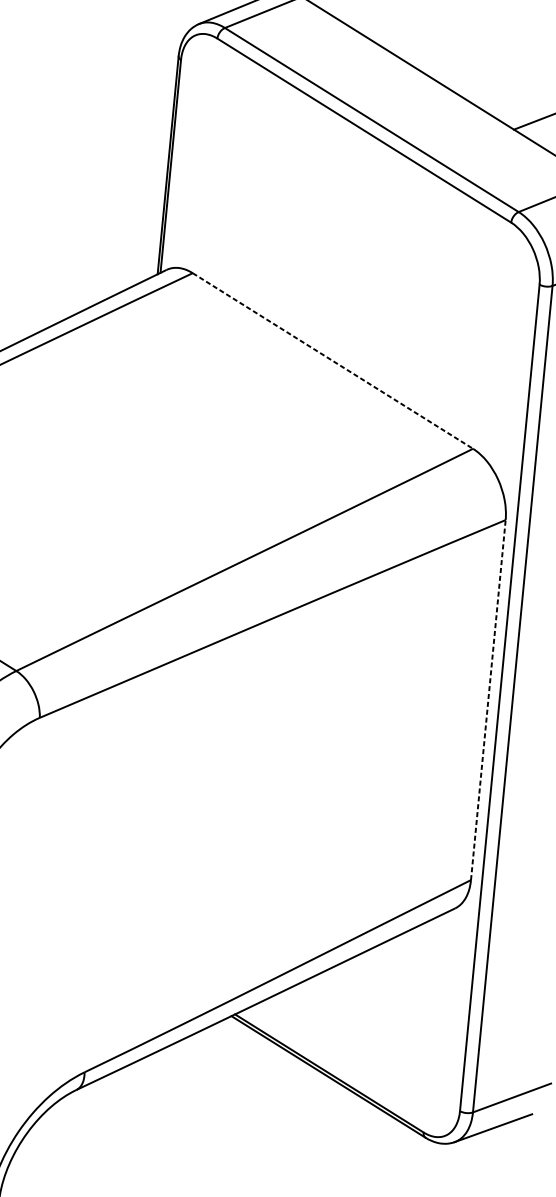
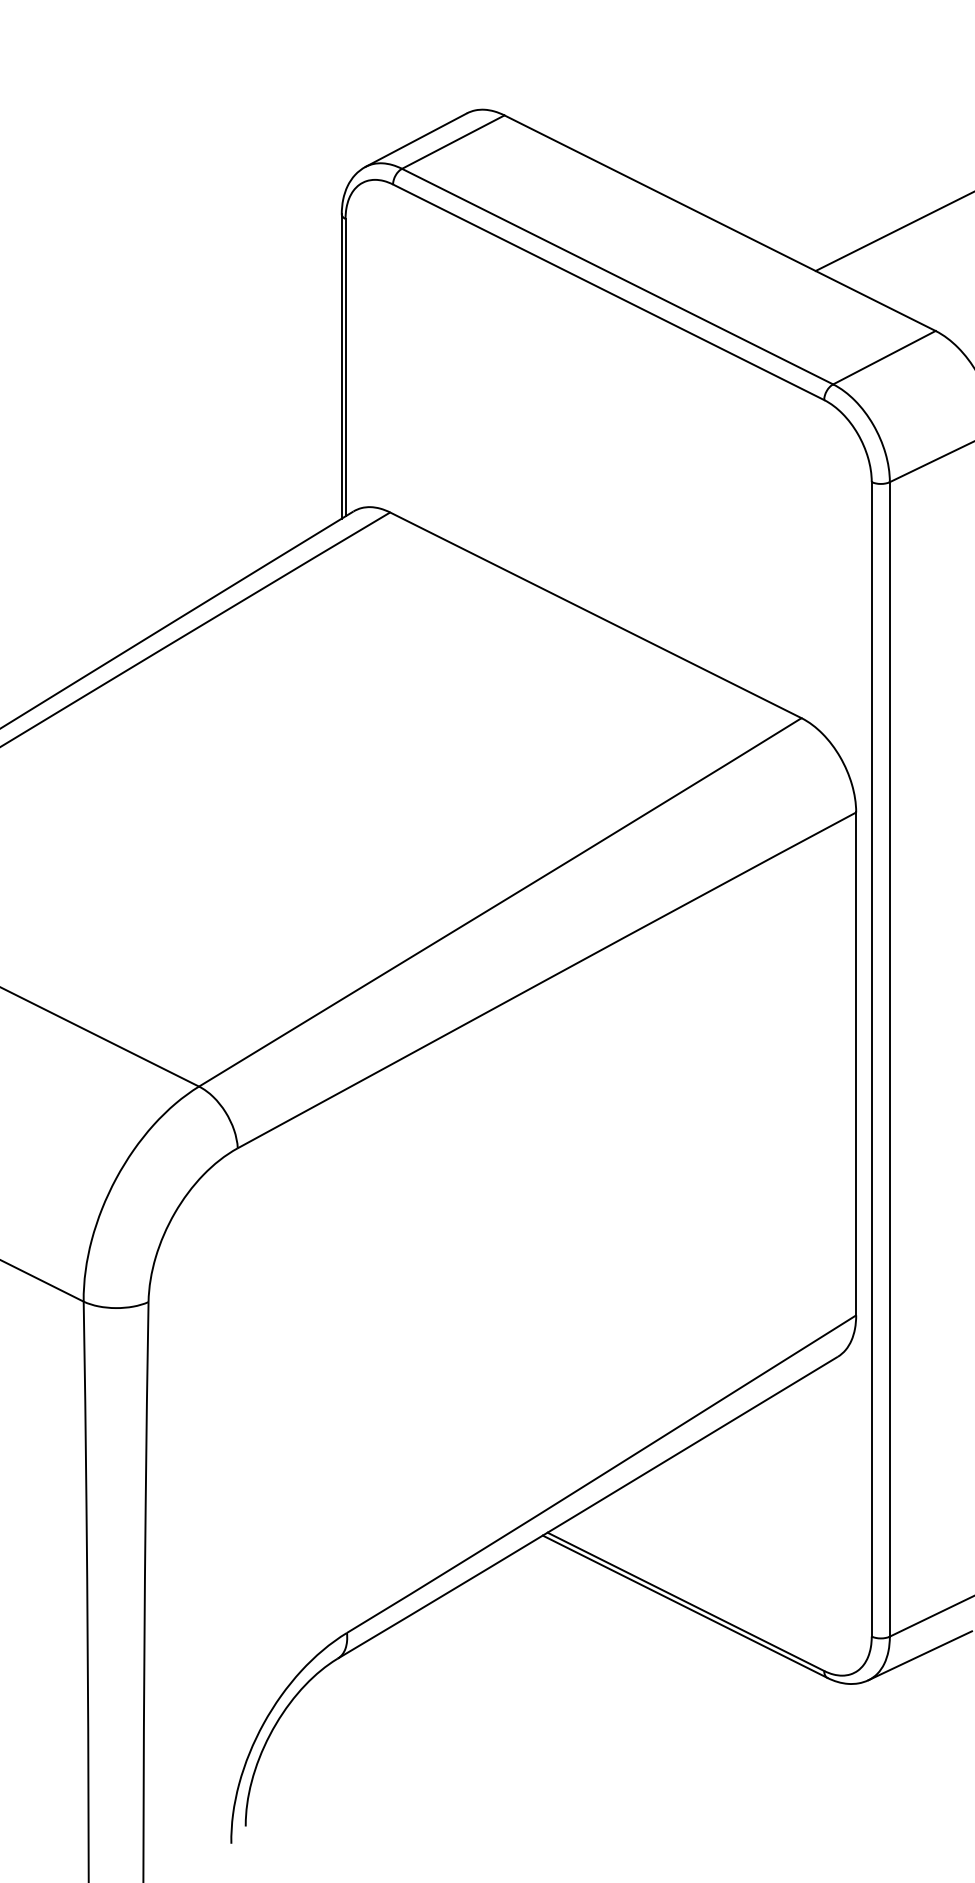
line: (332, 361) -> (595, 615), dashed -> solid
line: (488, 699) -> (856, 1063), dashed -> solid

